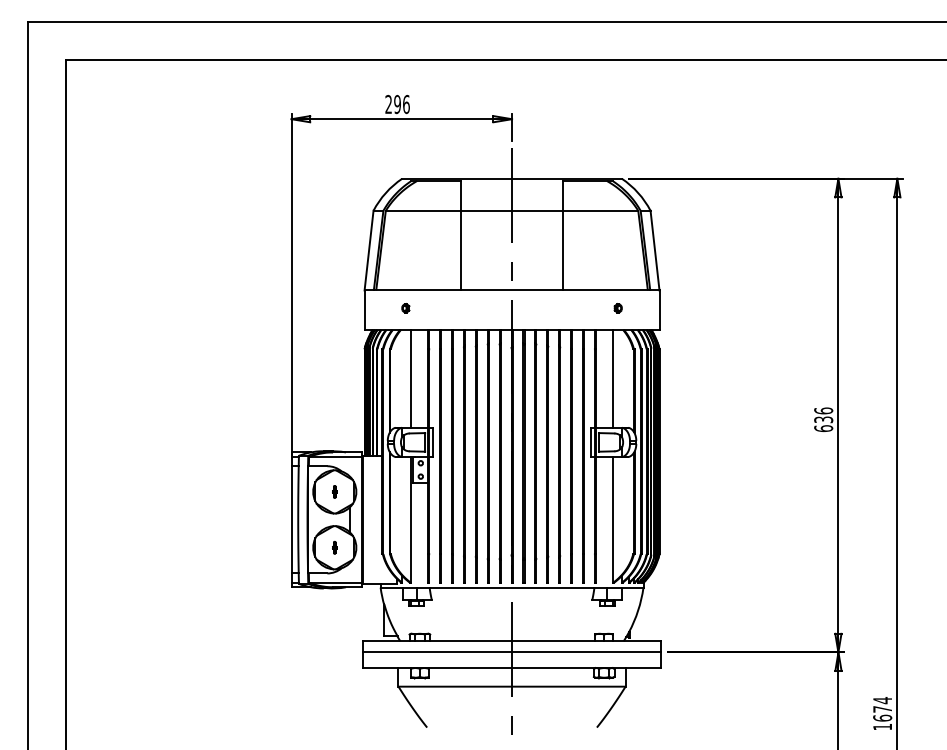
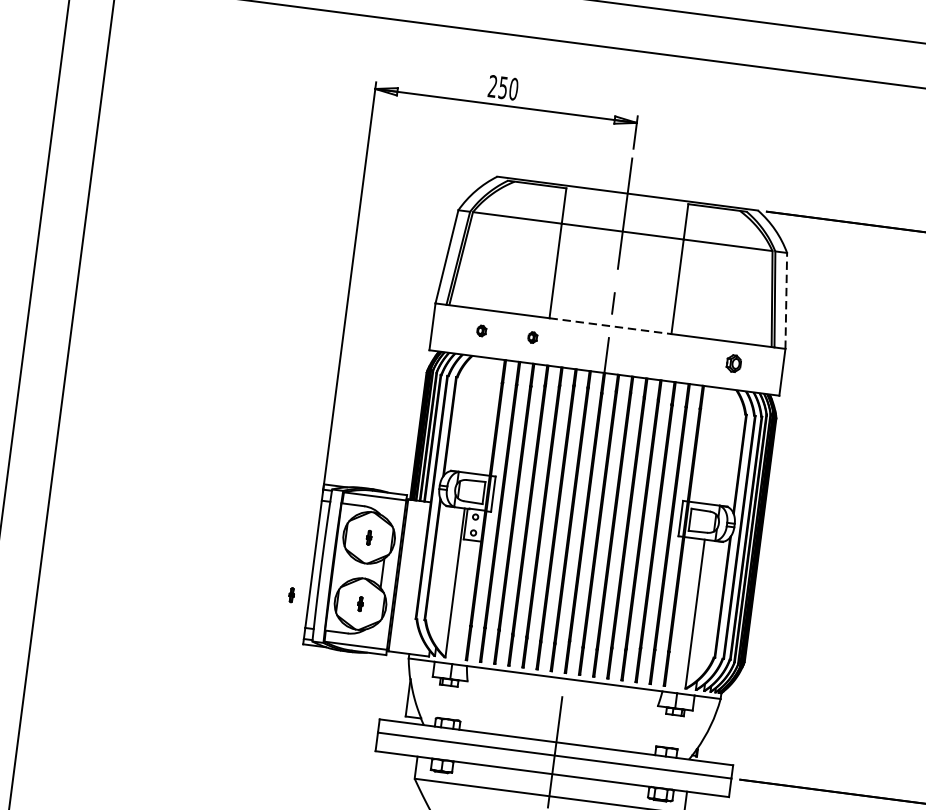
text: (401, 103) -> (508, 87), 296 -> 250
line: (654, 250) -> (785, 300), solid -> dashed
line: (512, 290) -> (611, 326), solid -> dashed
part: (448, 308) -> (532, 337), added
part: (617, 308) -> (732, 363), size x1.6
line: (410, 378) -> (476, 414), removed
line: (613, 378) -> (717, 446), removed
part: (276, 547) -> (291, 594), added

